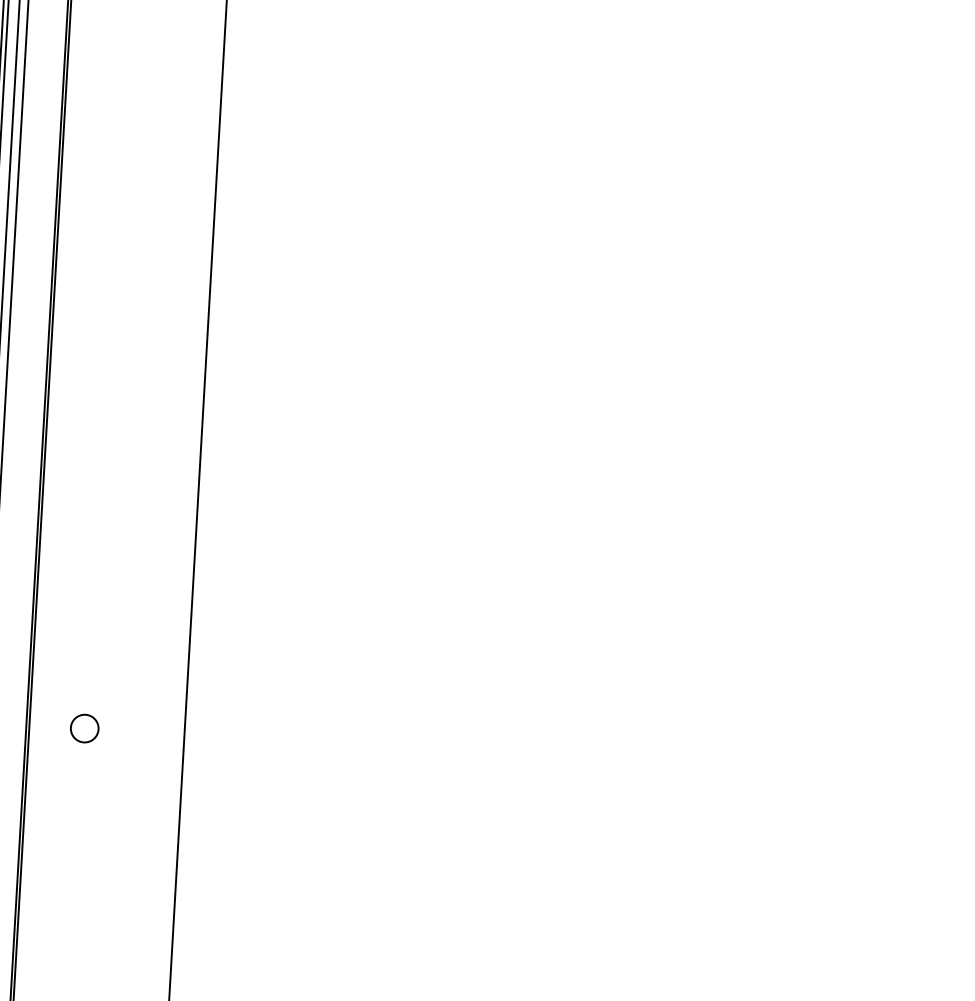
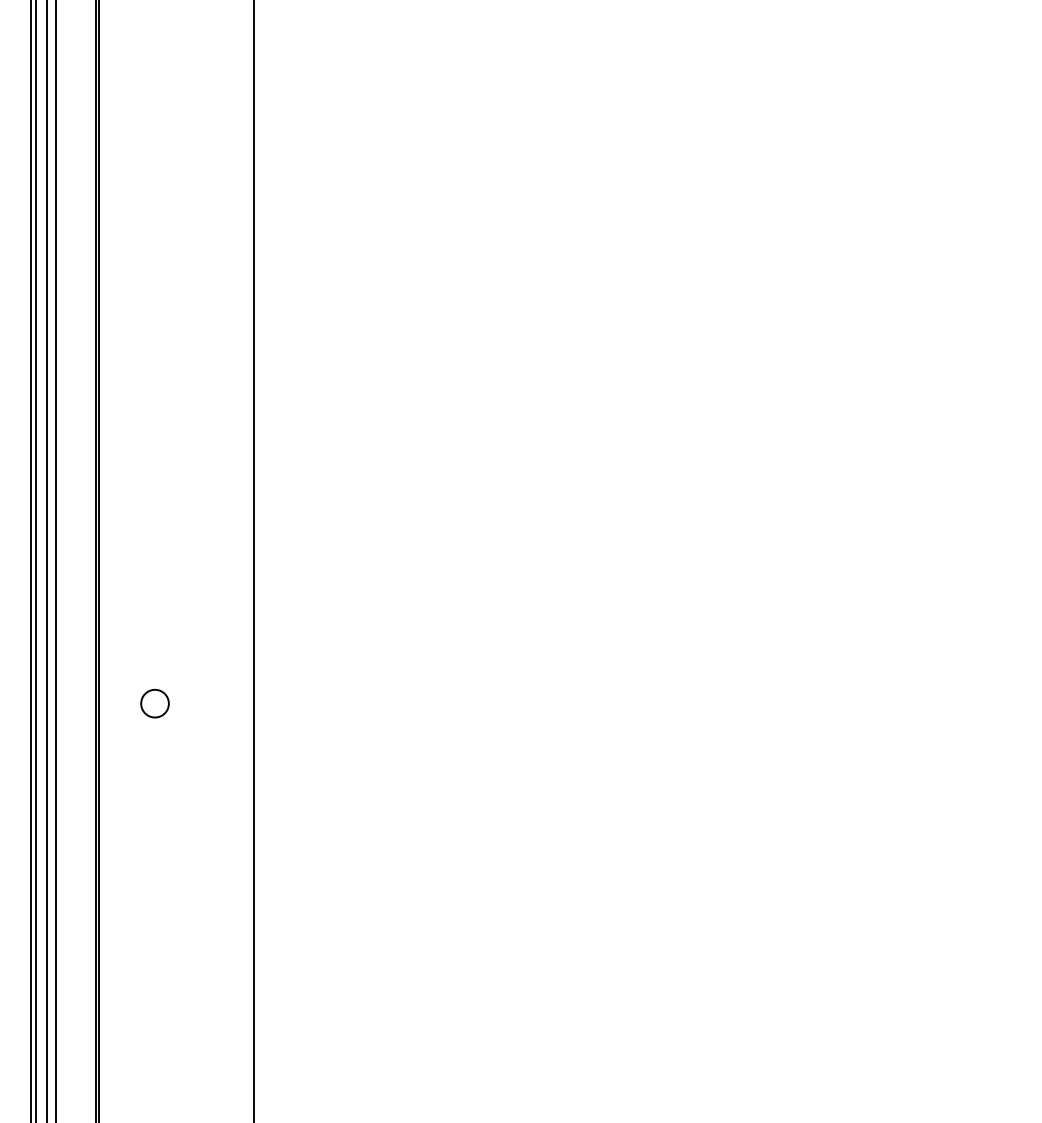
circle: (84, 728) -> (154, 703), moved

